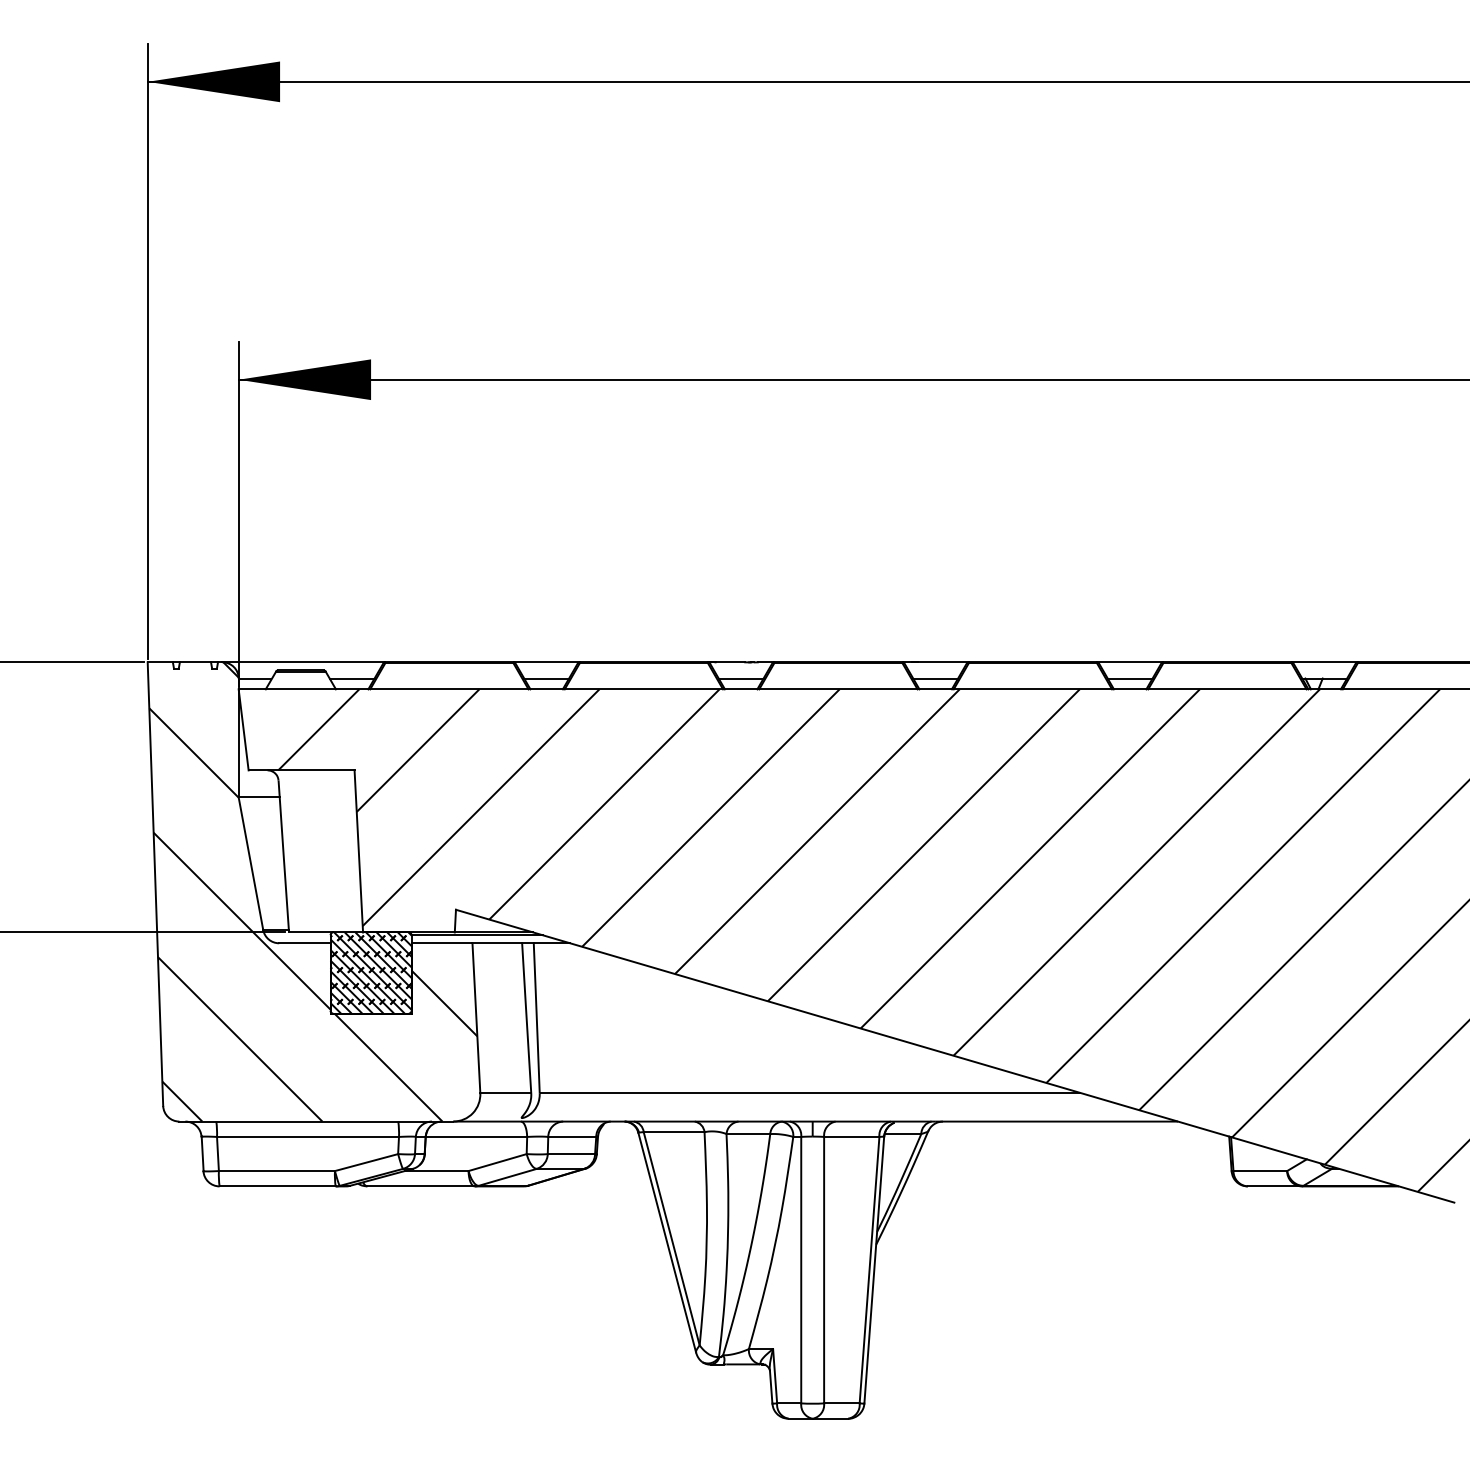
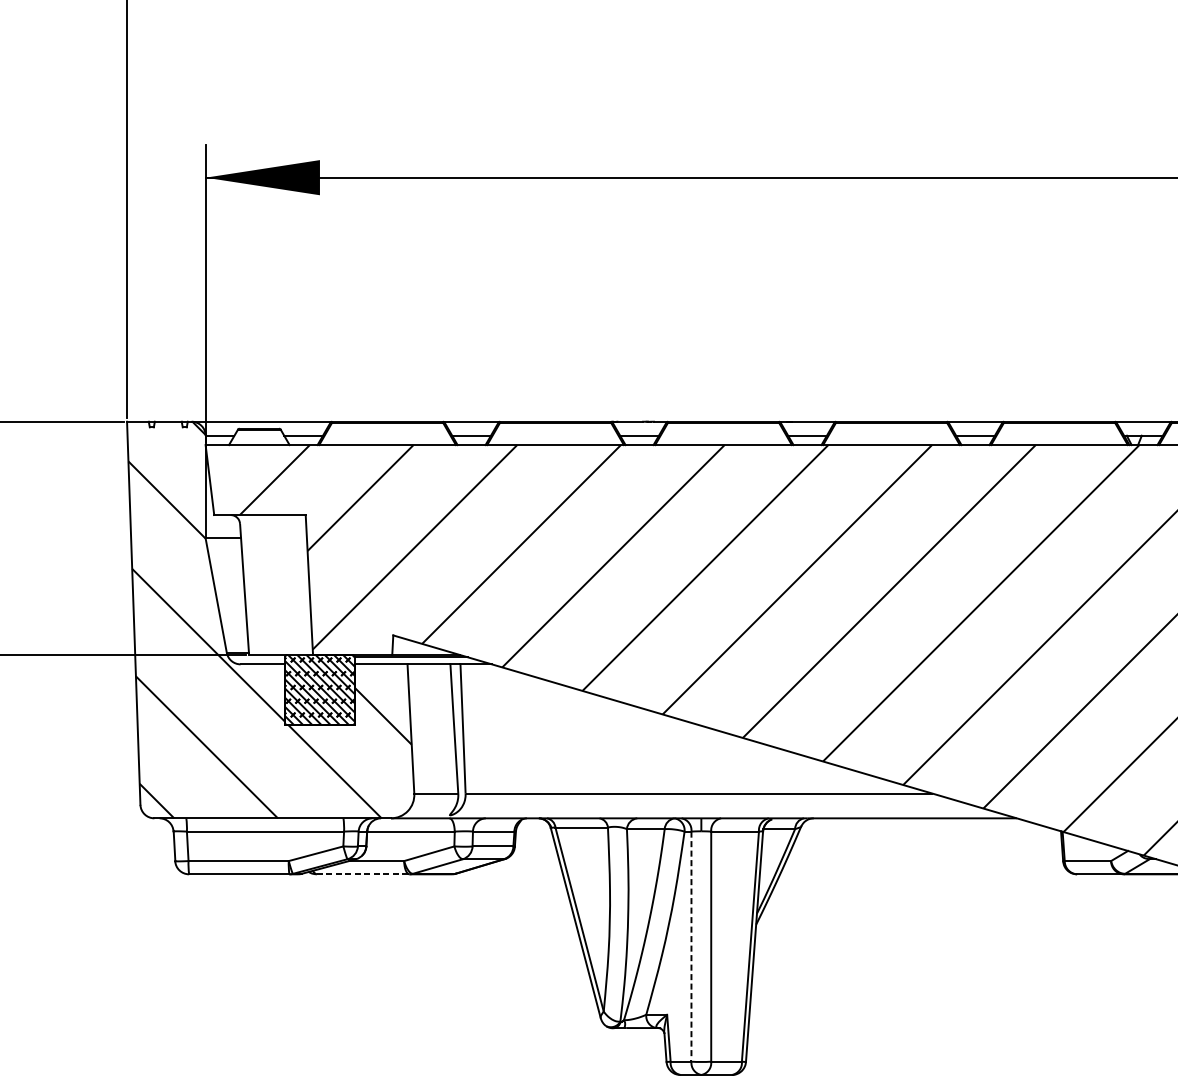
line: (421, 1186) -> (363, 874), solid -> dashed
line: (801, 1270) -> (691, 946), solid -> dashed

